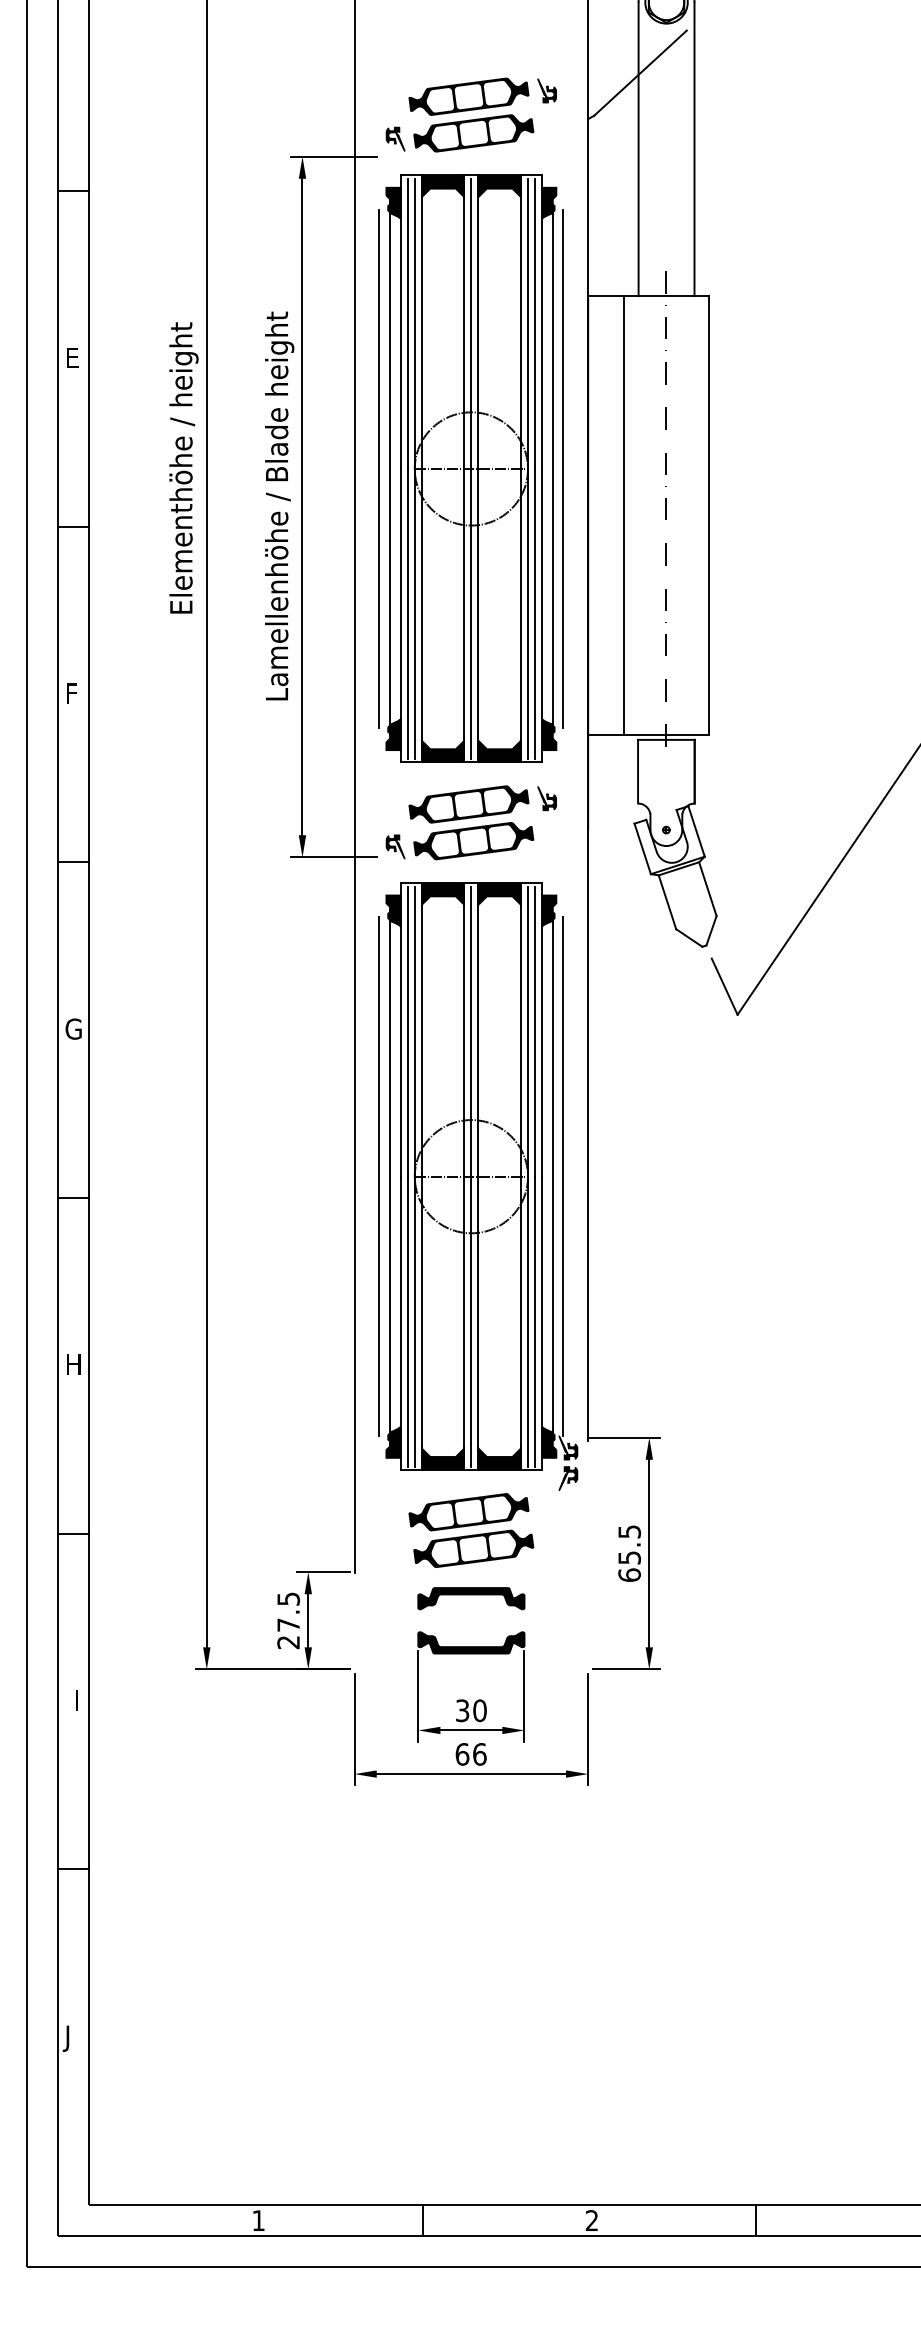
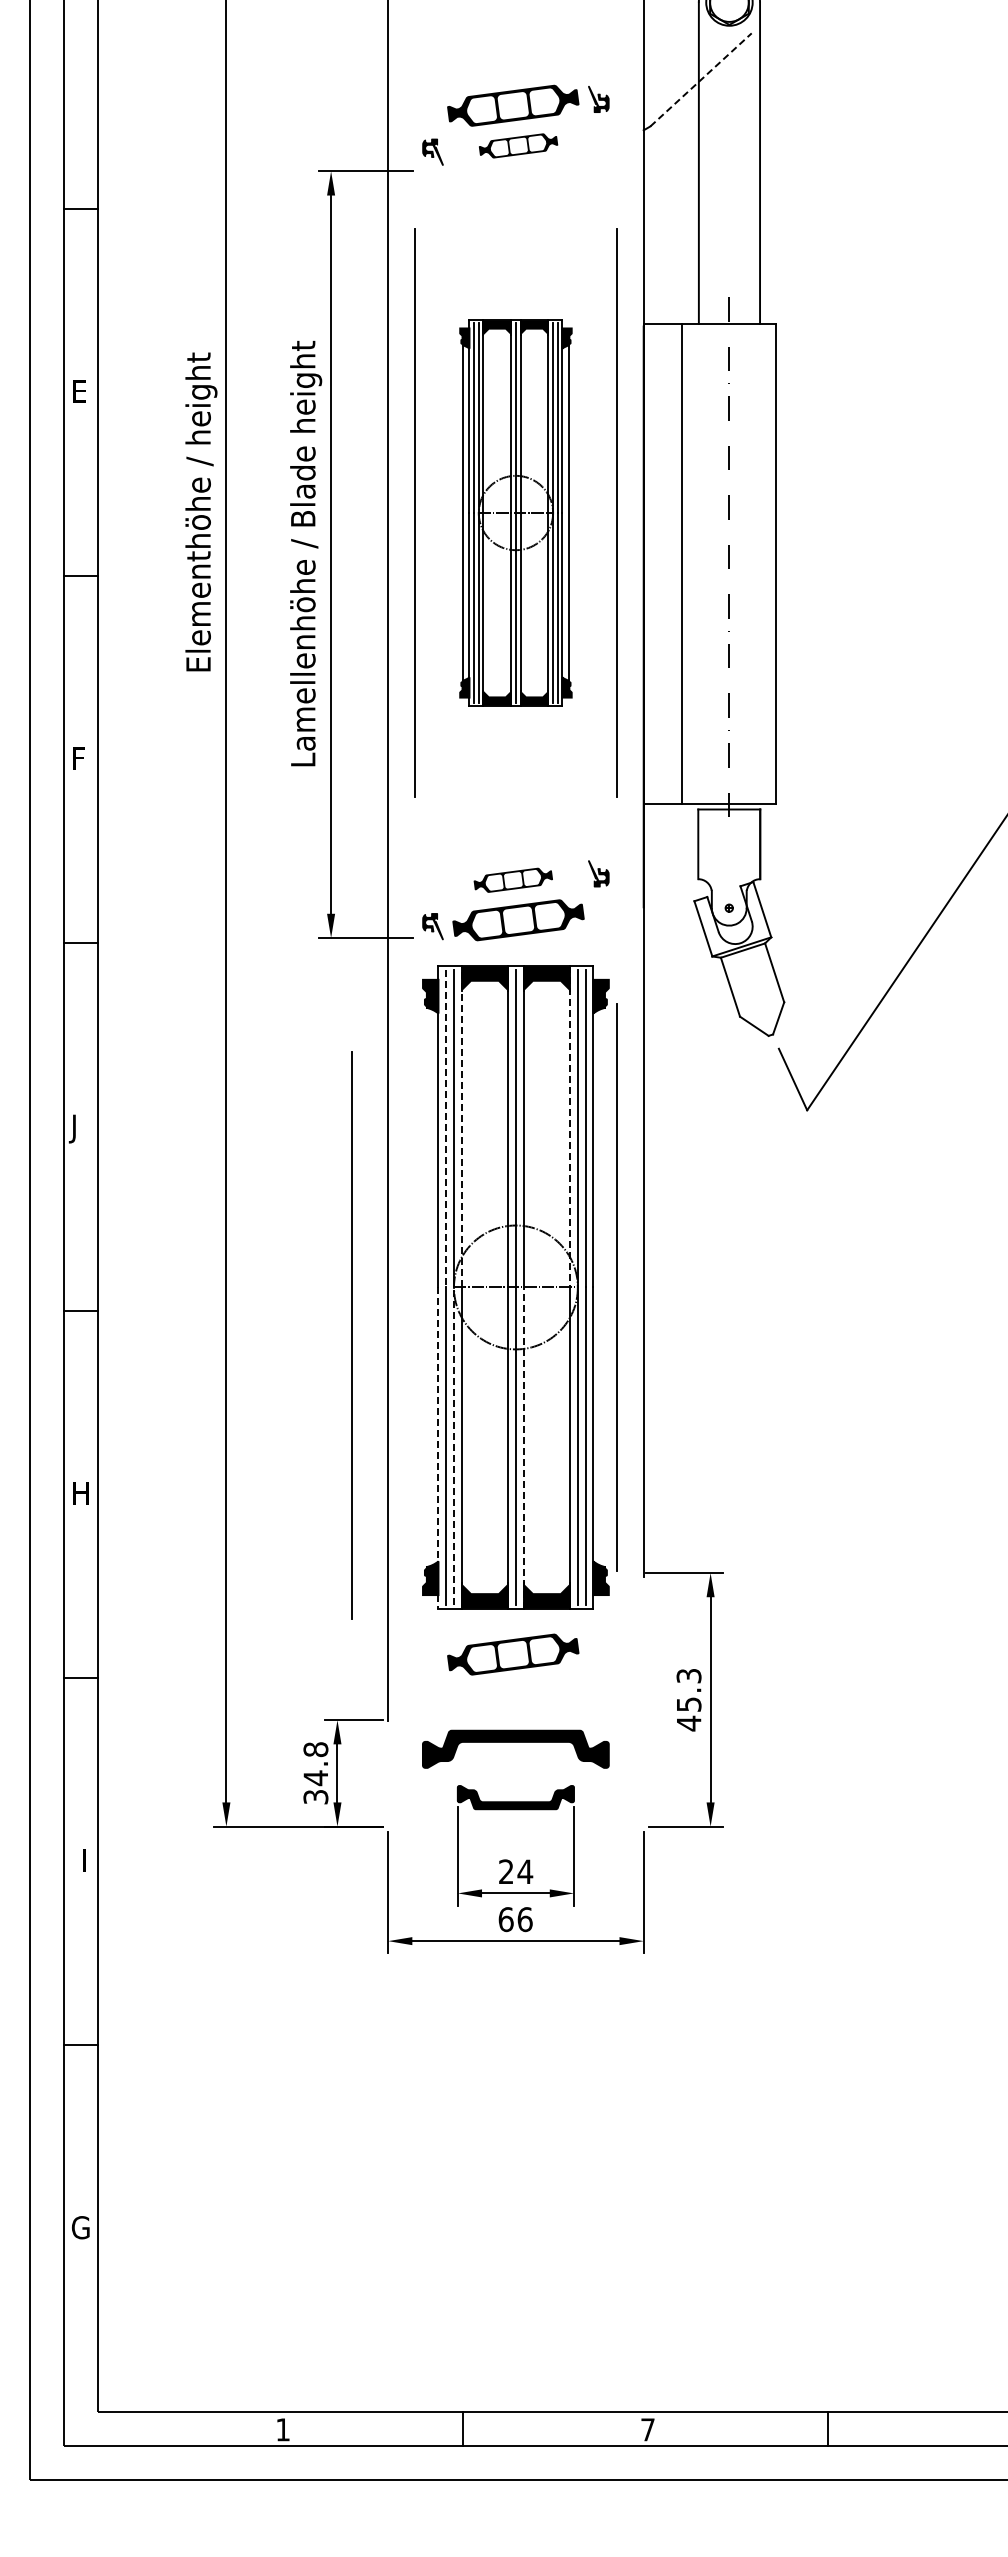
line: (640, 72) -> (701, 79), solid -> dashed
part: (473, 133) -> (518, 145), size x0.6
part: (471, 468) -> (515, 512), size x0.6
part: (469, 804) -> (513, 880), size x0.6
line: (421, 1029) -> (461, 1126), solid -> dashed
line: (521, 1029) -> (570, 1126), solid -> dashed
text: (71, 1031) -> (78, 1128), G -> J
line: (407, 1031) -> (446, 1128), solid -> dashed
line: (389, 1175) -> (426, 1286), removed
line: (552, 1175) -> (604, 1286), removed
line: (378, 1176) -> (351, 1335), moved
line: (414, 1322) -> (453, 1446), solid -> dashed
line: (400, 1323) -> (438, 1448), solid -> dashed
line: (478, 1323) -> (523, 1448), solid -> dashed
fill: (567, 1448) -> (621, 1584), removed
fill: (567, 1478) -> (621, 1617), removed
part: (473, 1548) -> (518, 1694), removed
text: (629, 1554) -> (688, 1700), 65.5 -> 45.3
part: (471, 1598) -> (515, 1748), size x1.6
text: (288, 1620) -> (315, 1773), 27.5 -> 34.8
text: (471, 1710) -> (516, 1871), 30 -> 24
text: (71, 2038) -> (78, 2230), J -> G
text: (591, 2220) -> (647, 2429), 2 -> 7

